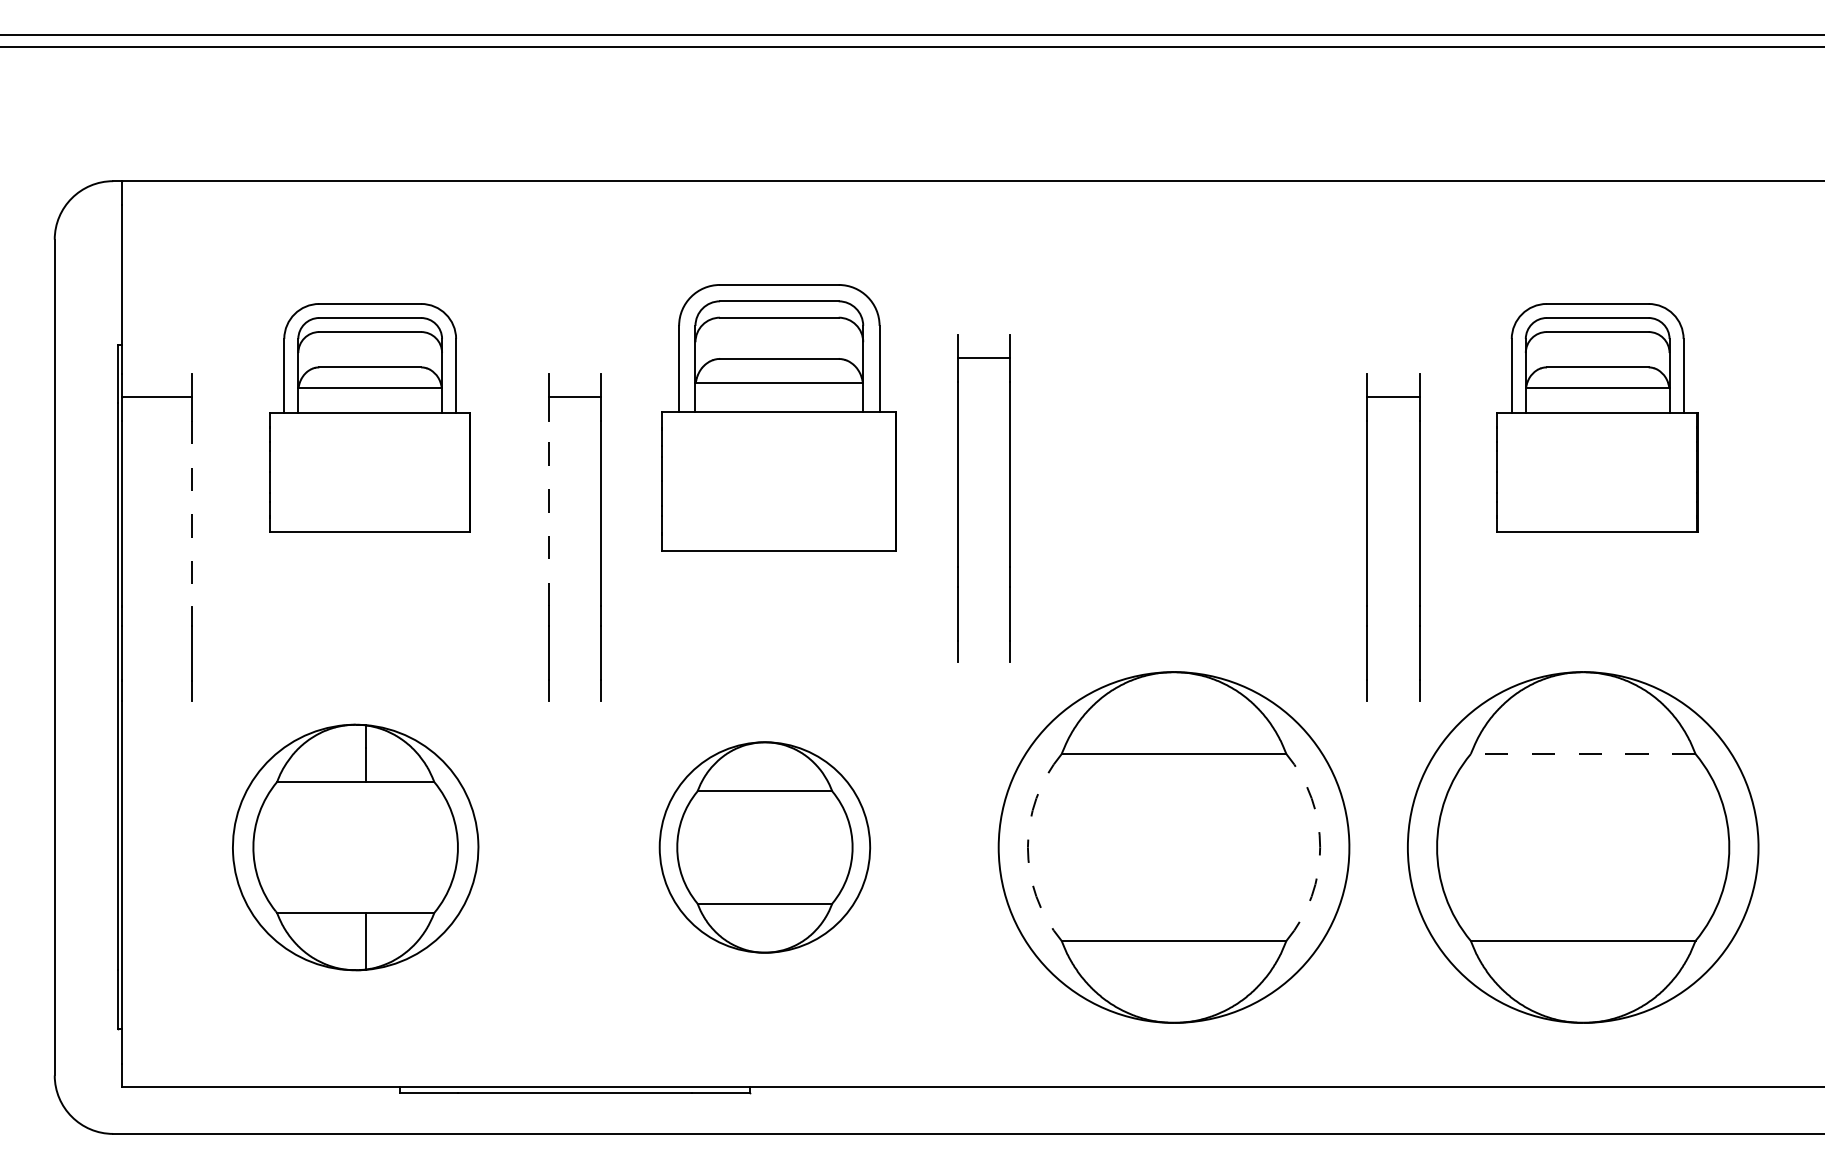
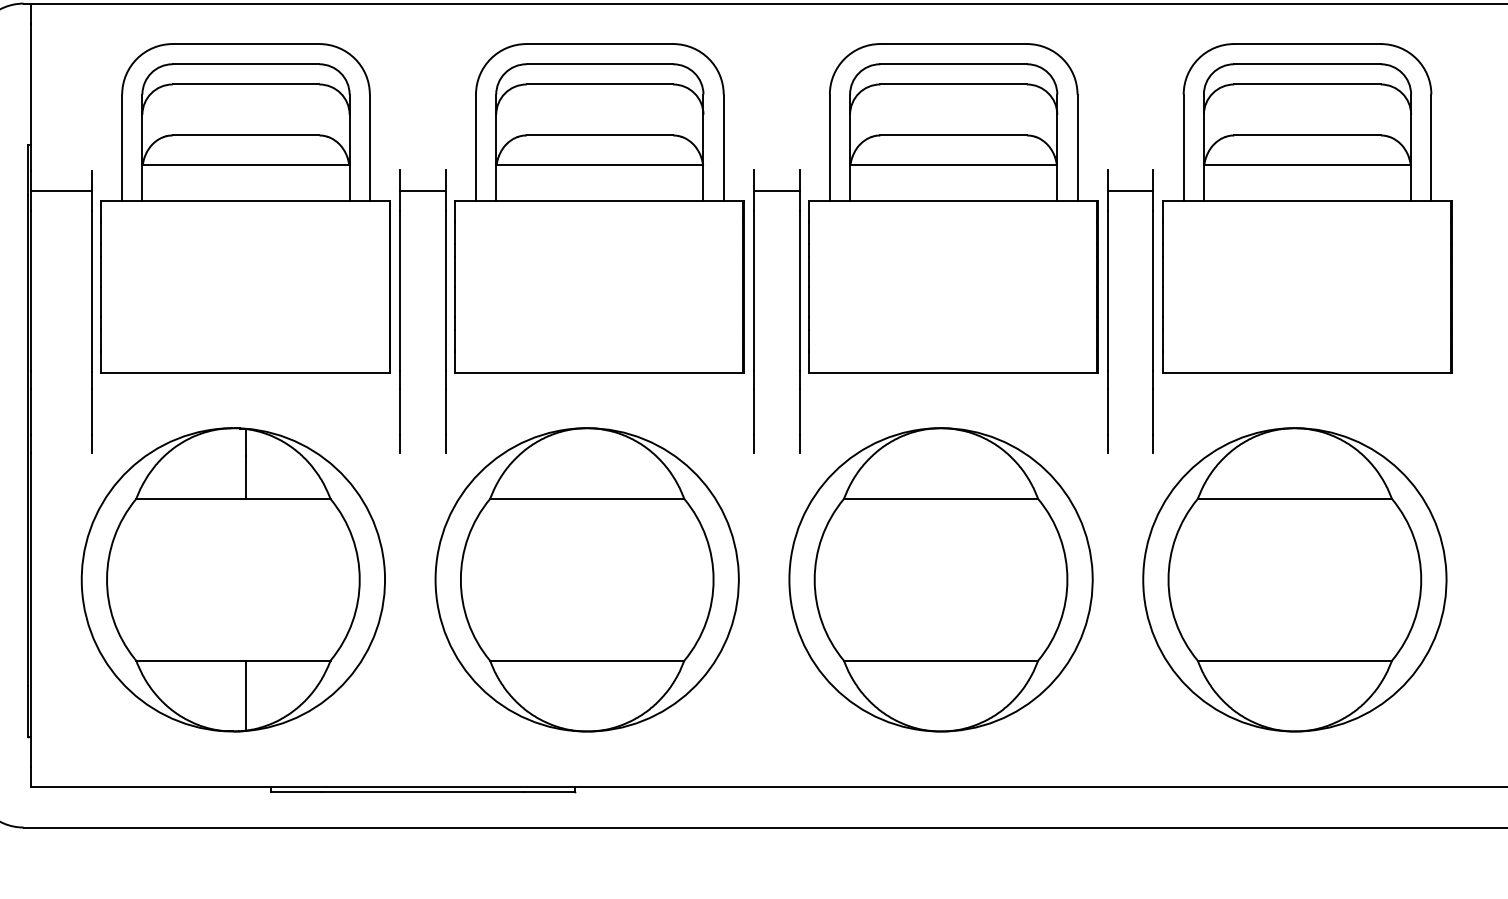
part: (369, 417) -> (245, 207), size x1.67
part: (778, 417) -> (598, 207), size x1.43
part: (1188, 417) -> (953, 207), added
part: (1597, 417) -> (1307, 207), size x1.67
part: (958, 498) -> (754, 311), moved
line: (192, 513) -> (92, 290), dashed -> solid
line: (548, 513) -> (400, 290), dashed -> solid
line: (1582, 754) -> (1294, 499), dashed -> solid
part: (355, 847) -> (233, 579), size x1.43
part: (764, 847) -> (586, 579), size x1.67
arc: (1027, 847) -> (814, 579), dashed -> solid
arc: (1320, 847) -> (1067, 579), dashed -> solid

